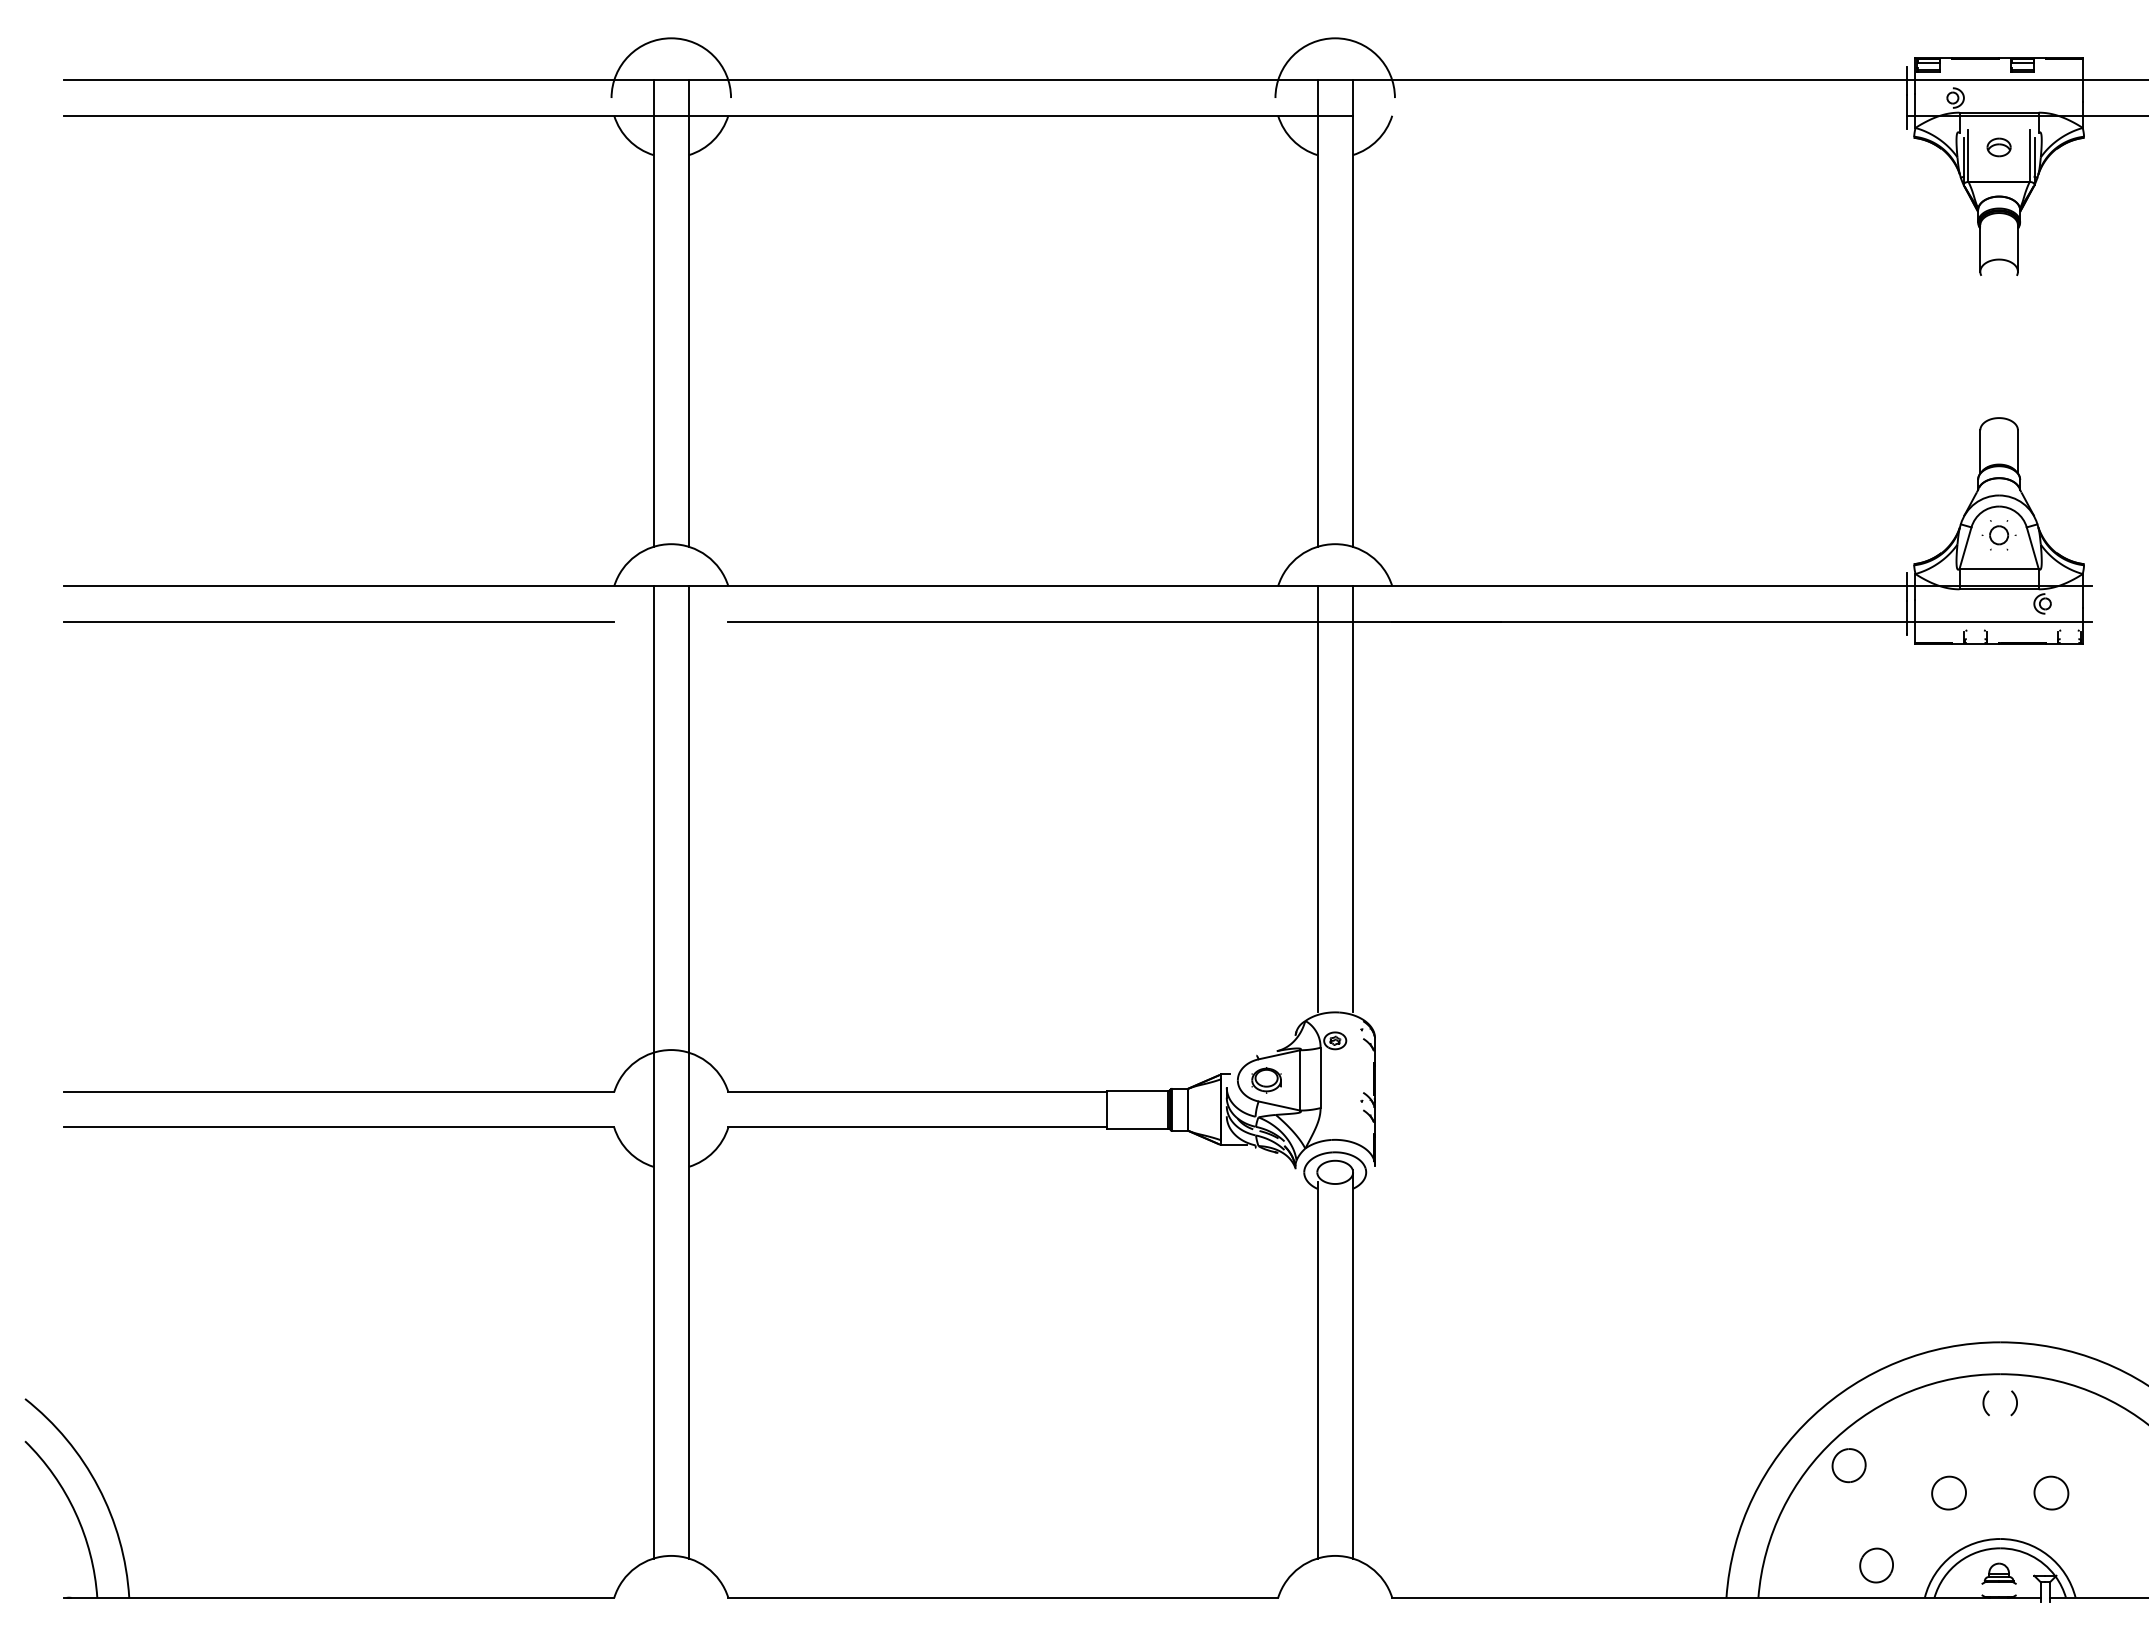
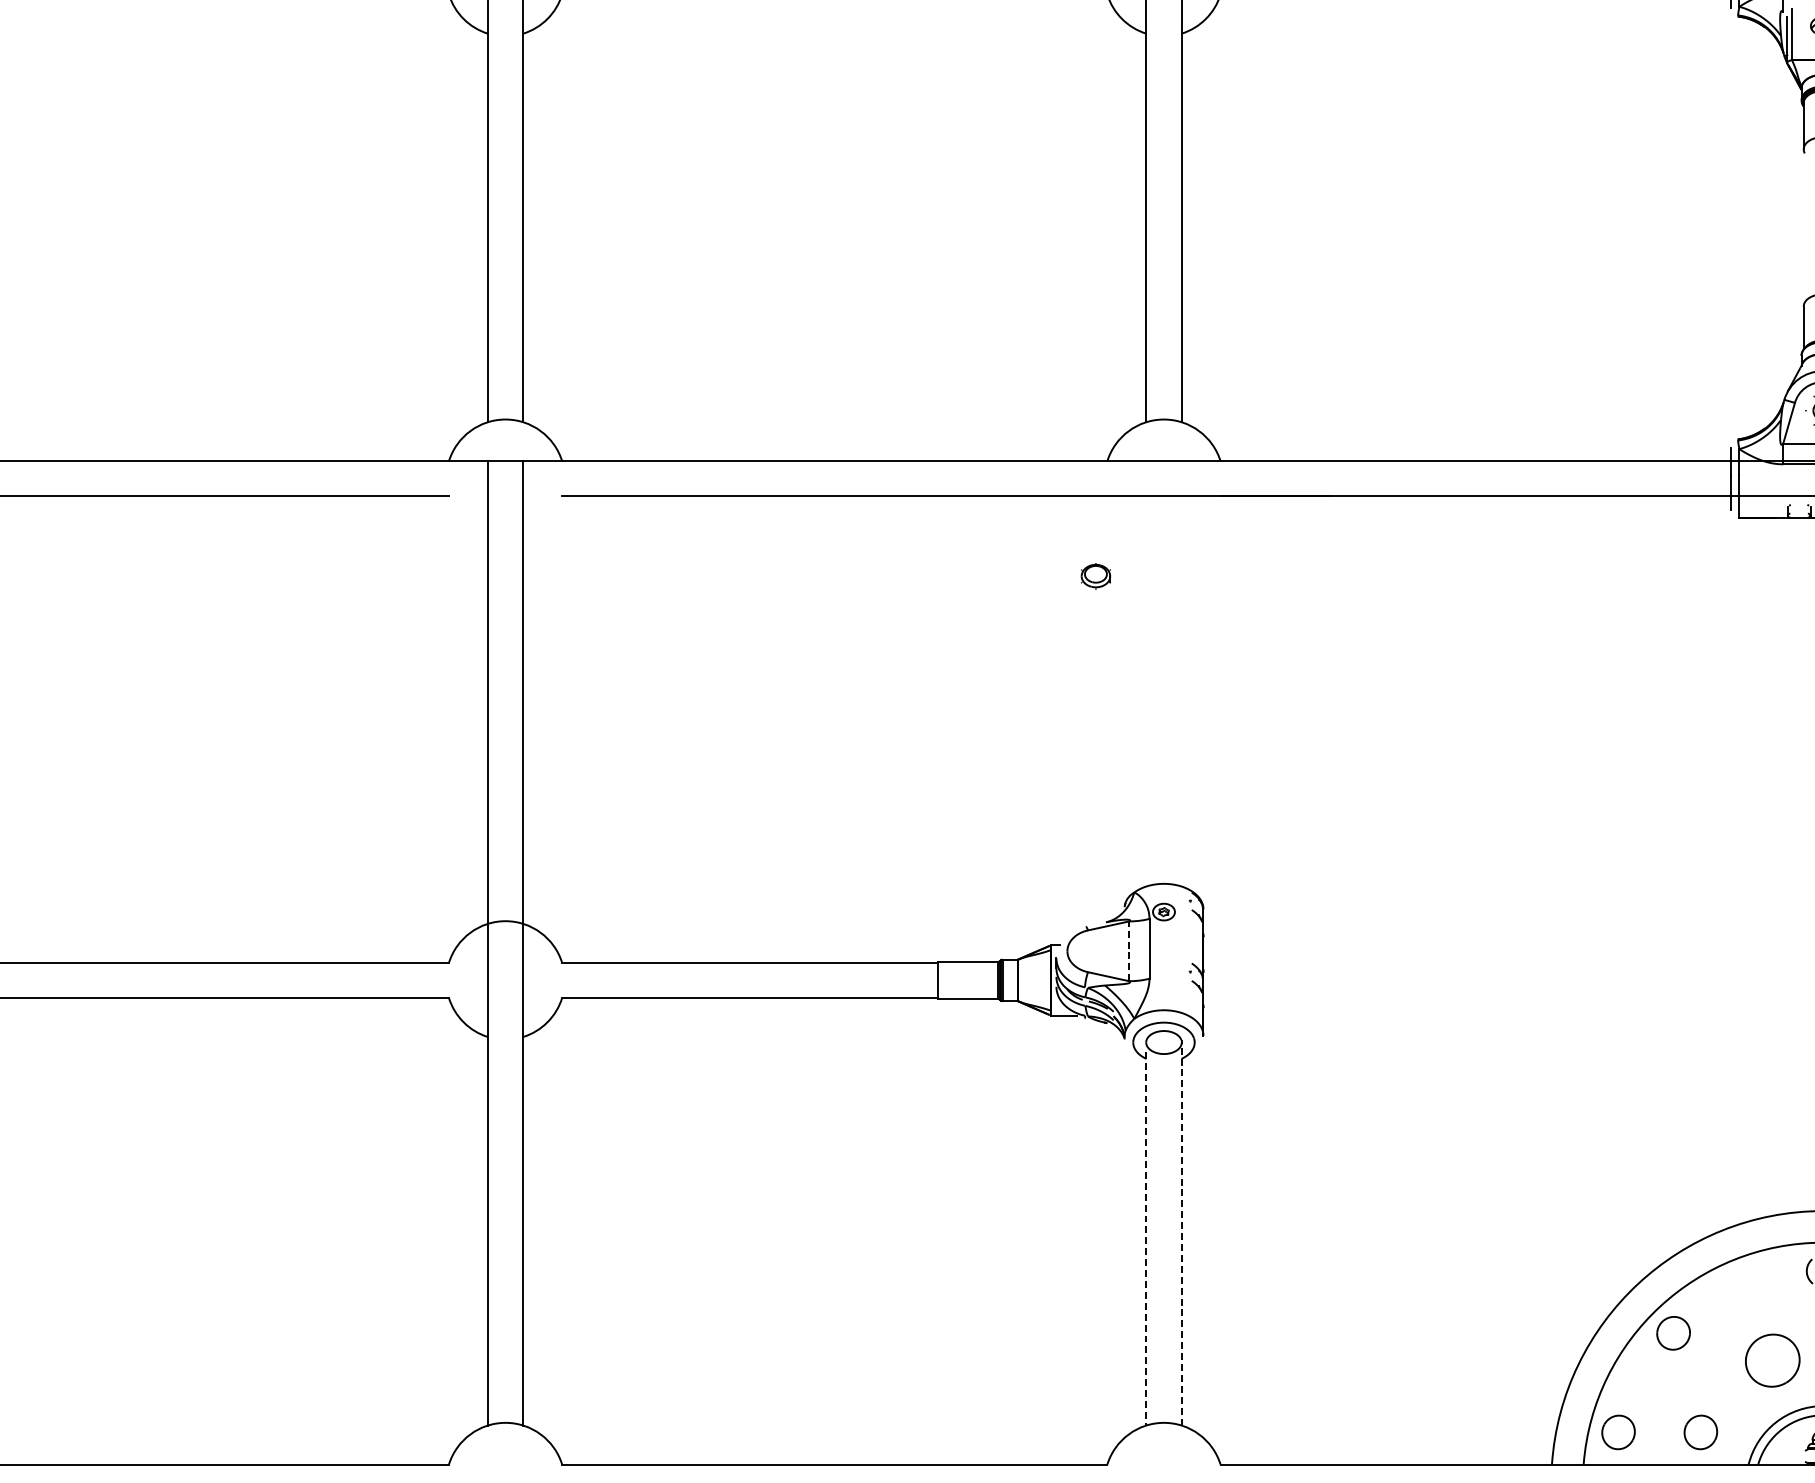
line: (1317, 799) -> (1146, 672), removed
line: (1352, 799) -> (1181, 672), removed
line: (1300, 1079) -> (1129, 950), solid -> dashed
part: (1266, 1080) -> (1095, 576), moved
line: (1352, 1363) -> (1181, 1232), solid -> dashed
line: (1317, 1370) -> (1146, 1238), solid -> dashed
part: (1948, 1492) -> (1772, 1359), size x1.6
part: (1793, 1565) -> (1618, 1432), added

